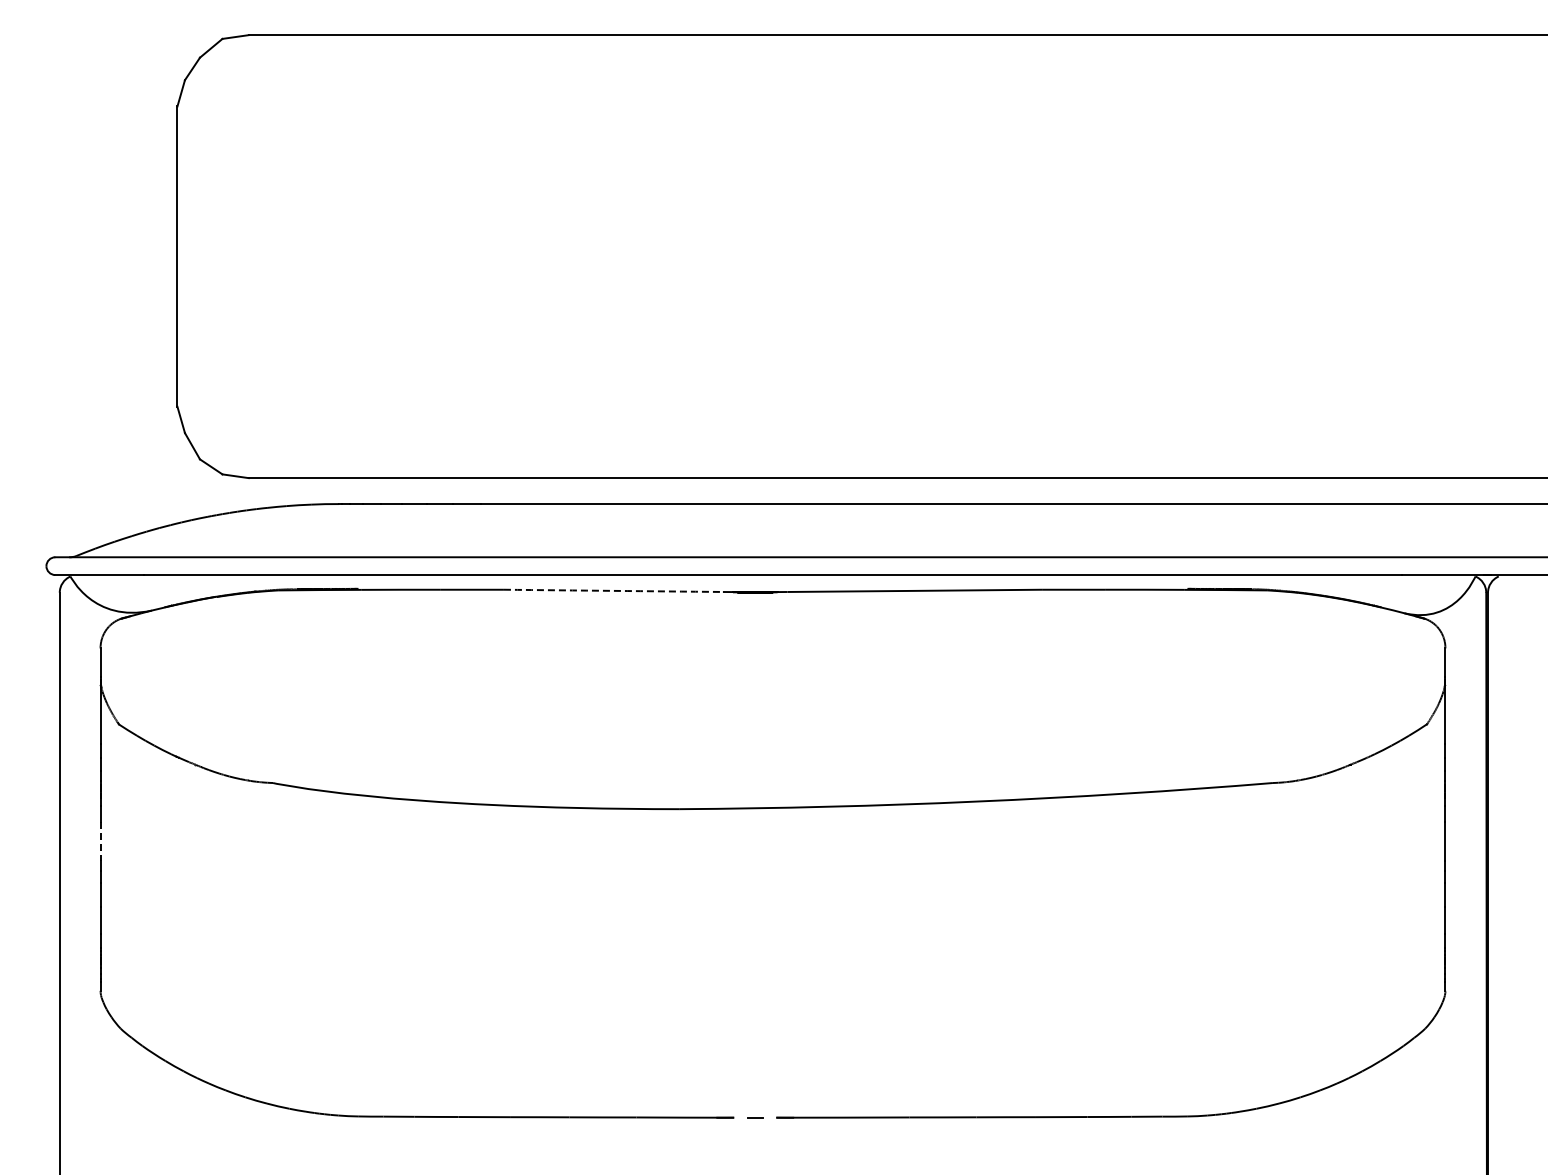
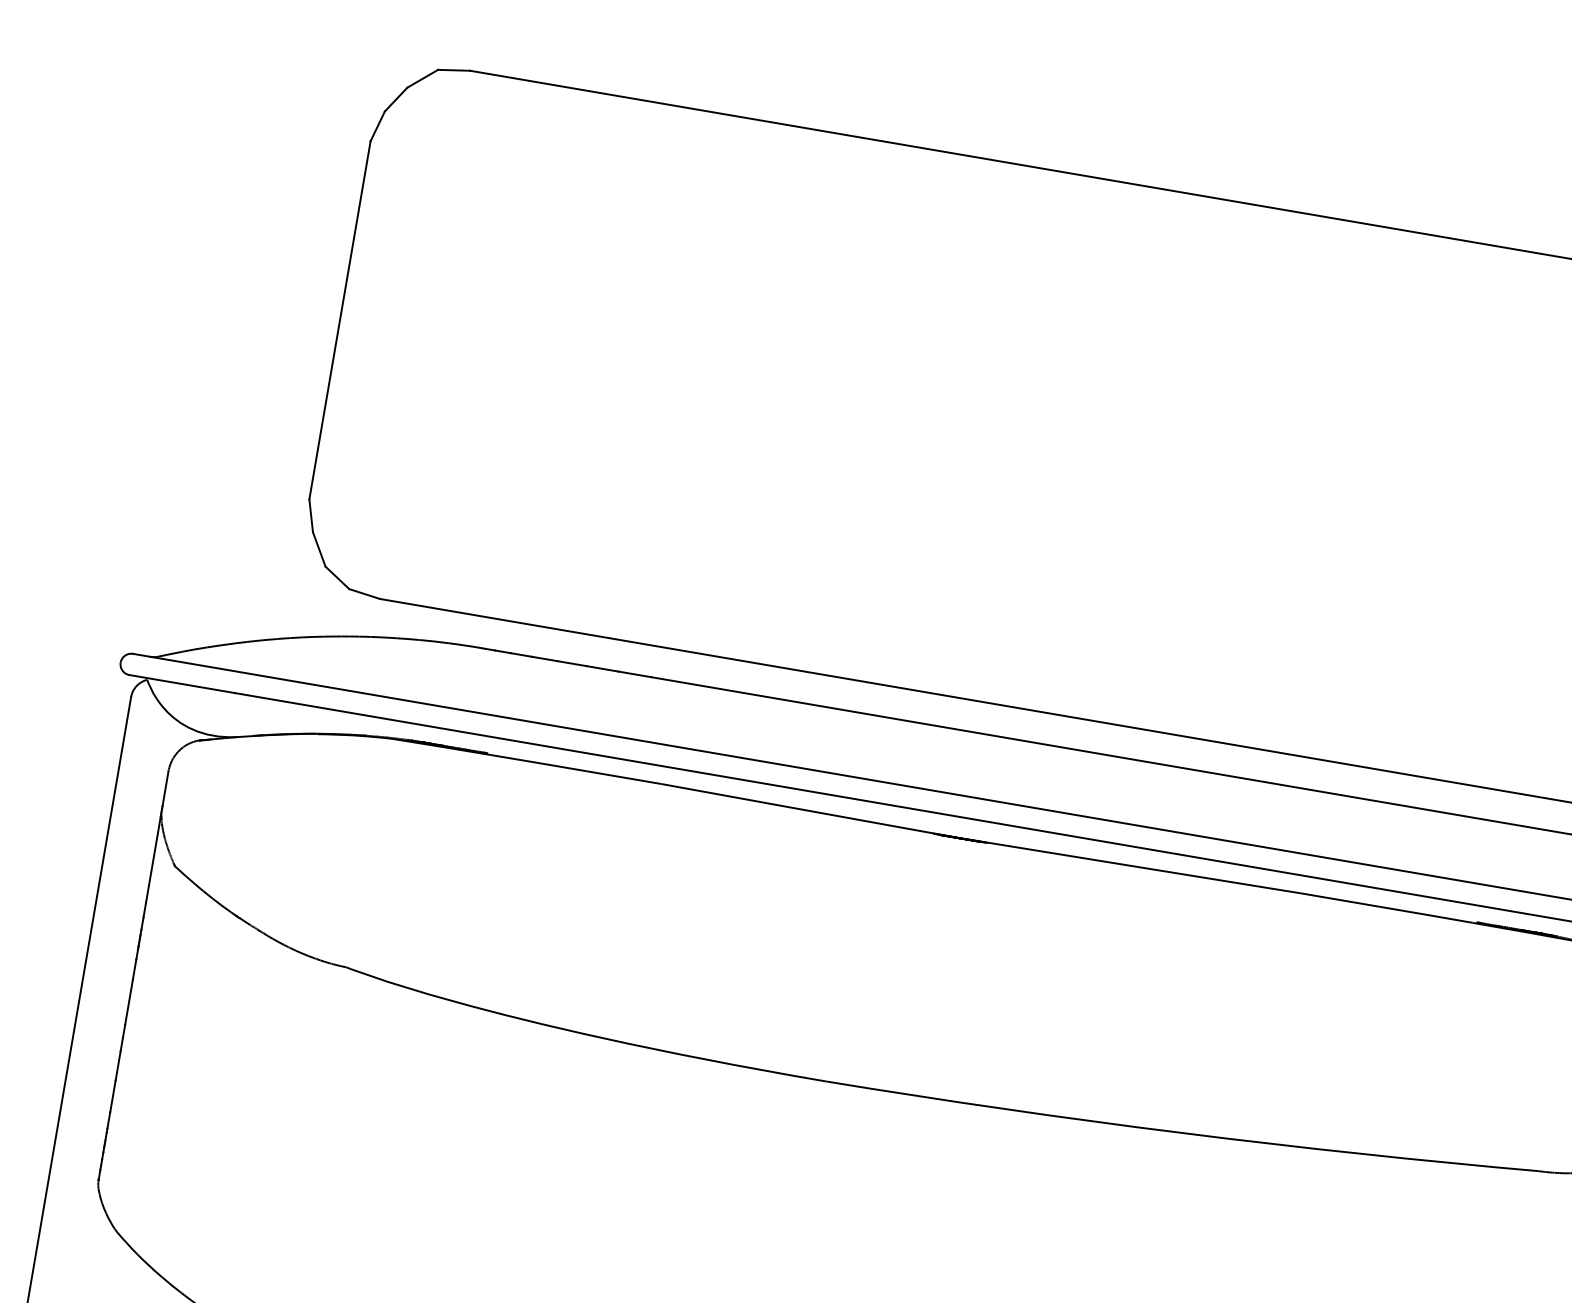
arc: (613, 590) -> (791, 807), dashed -> solid
line: (100, 842) -> (128, 1003), dashed -> solid

